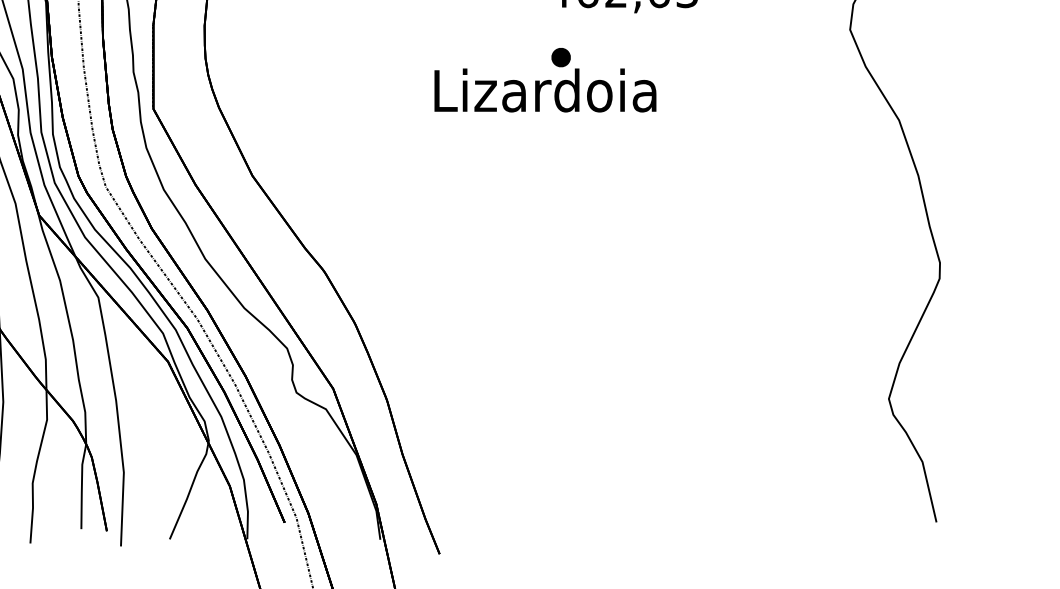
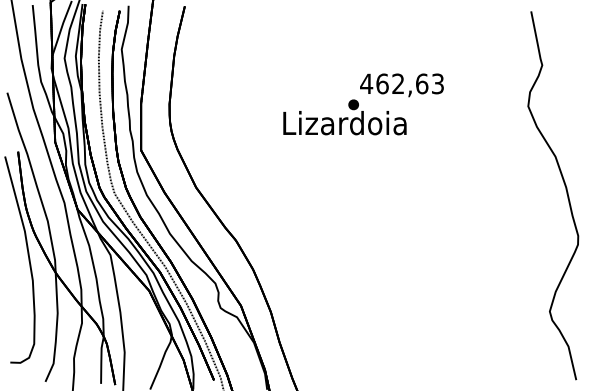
text: (544, 80) -> (344, 117), moved

